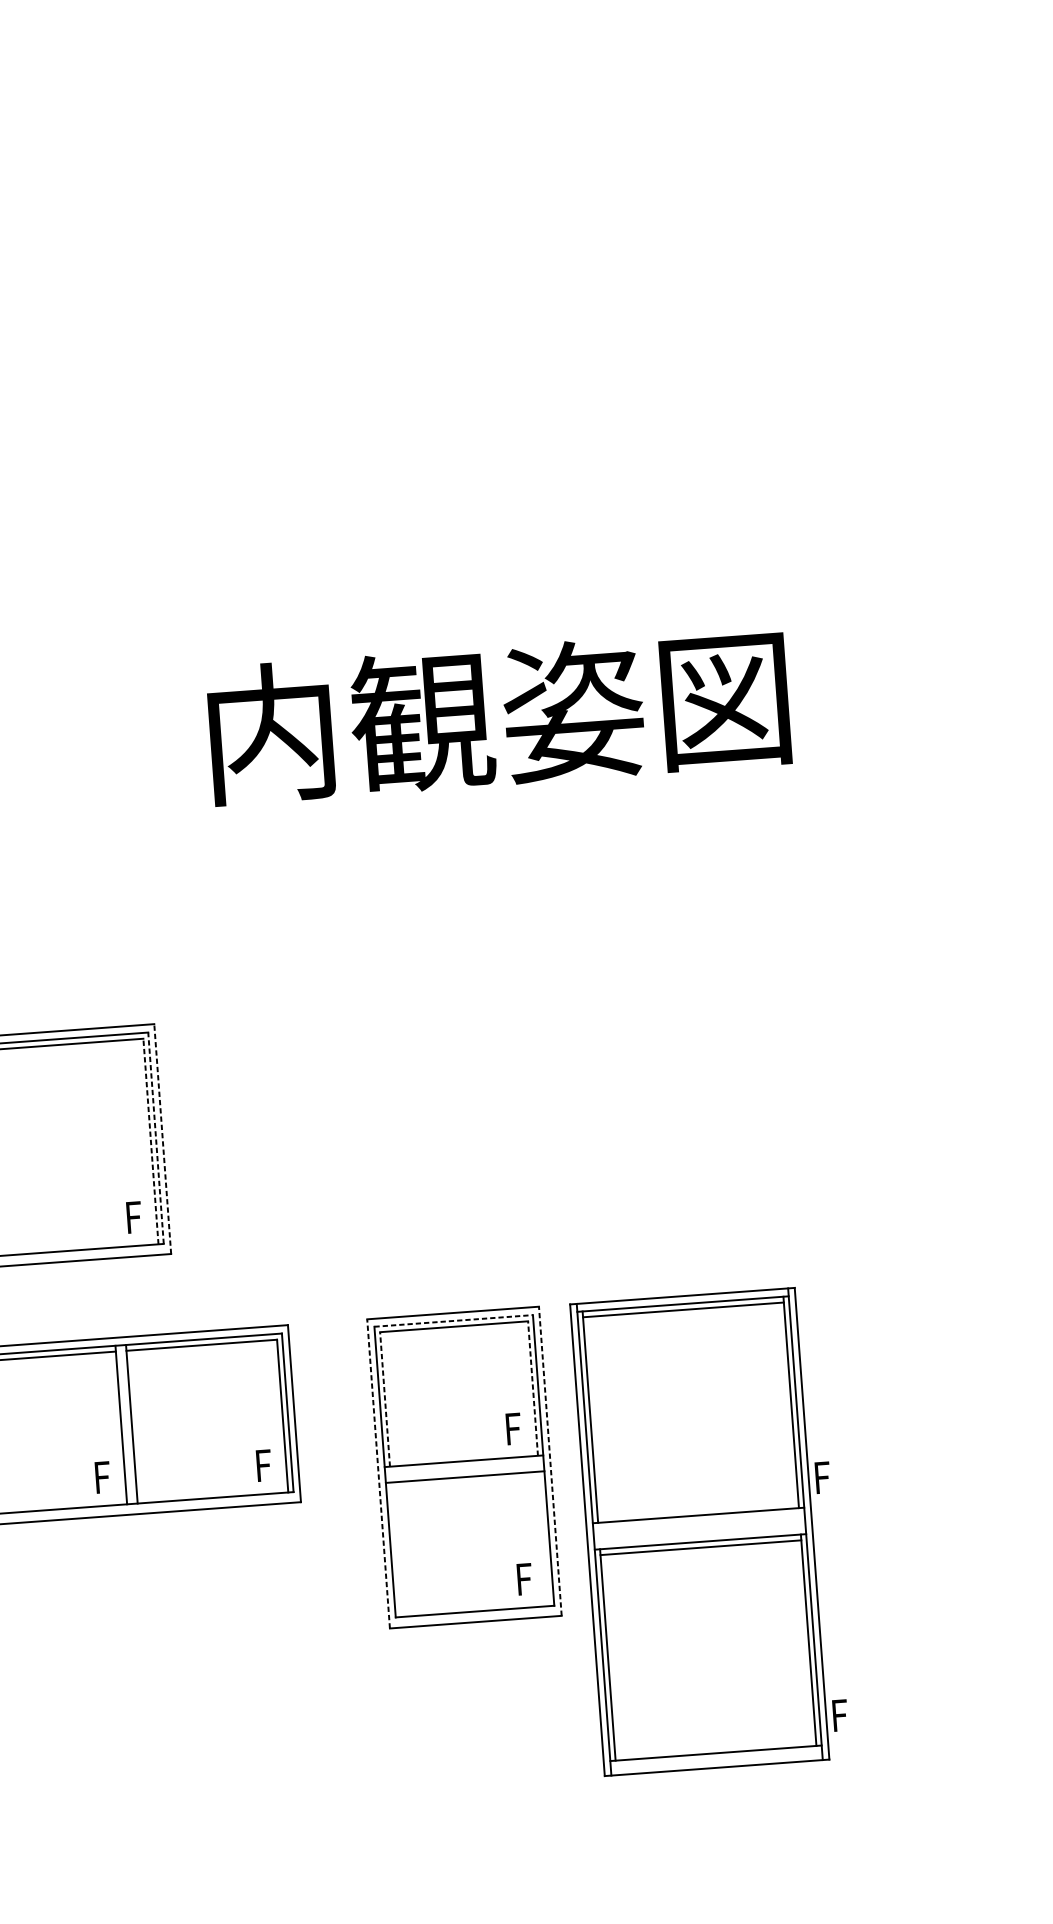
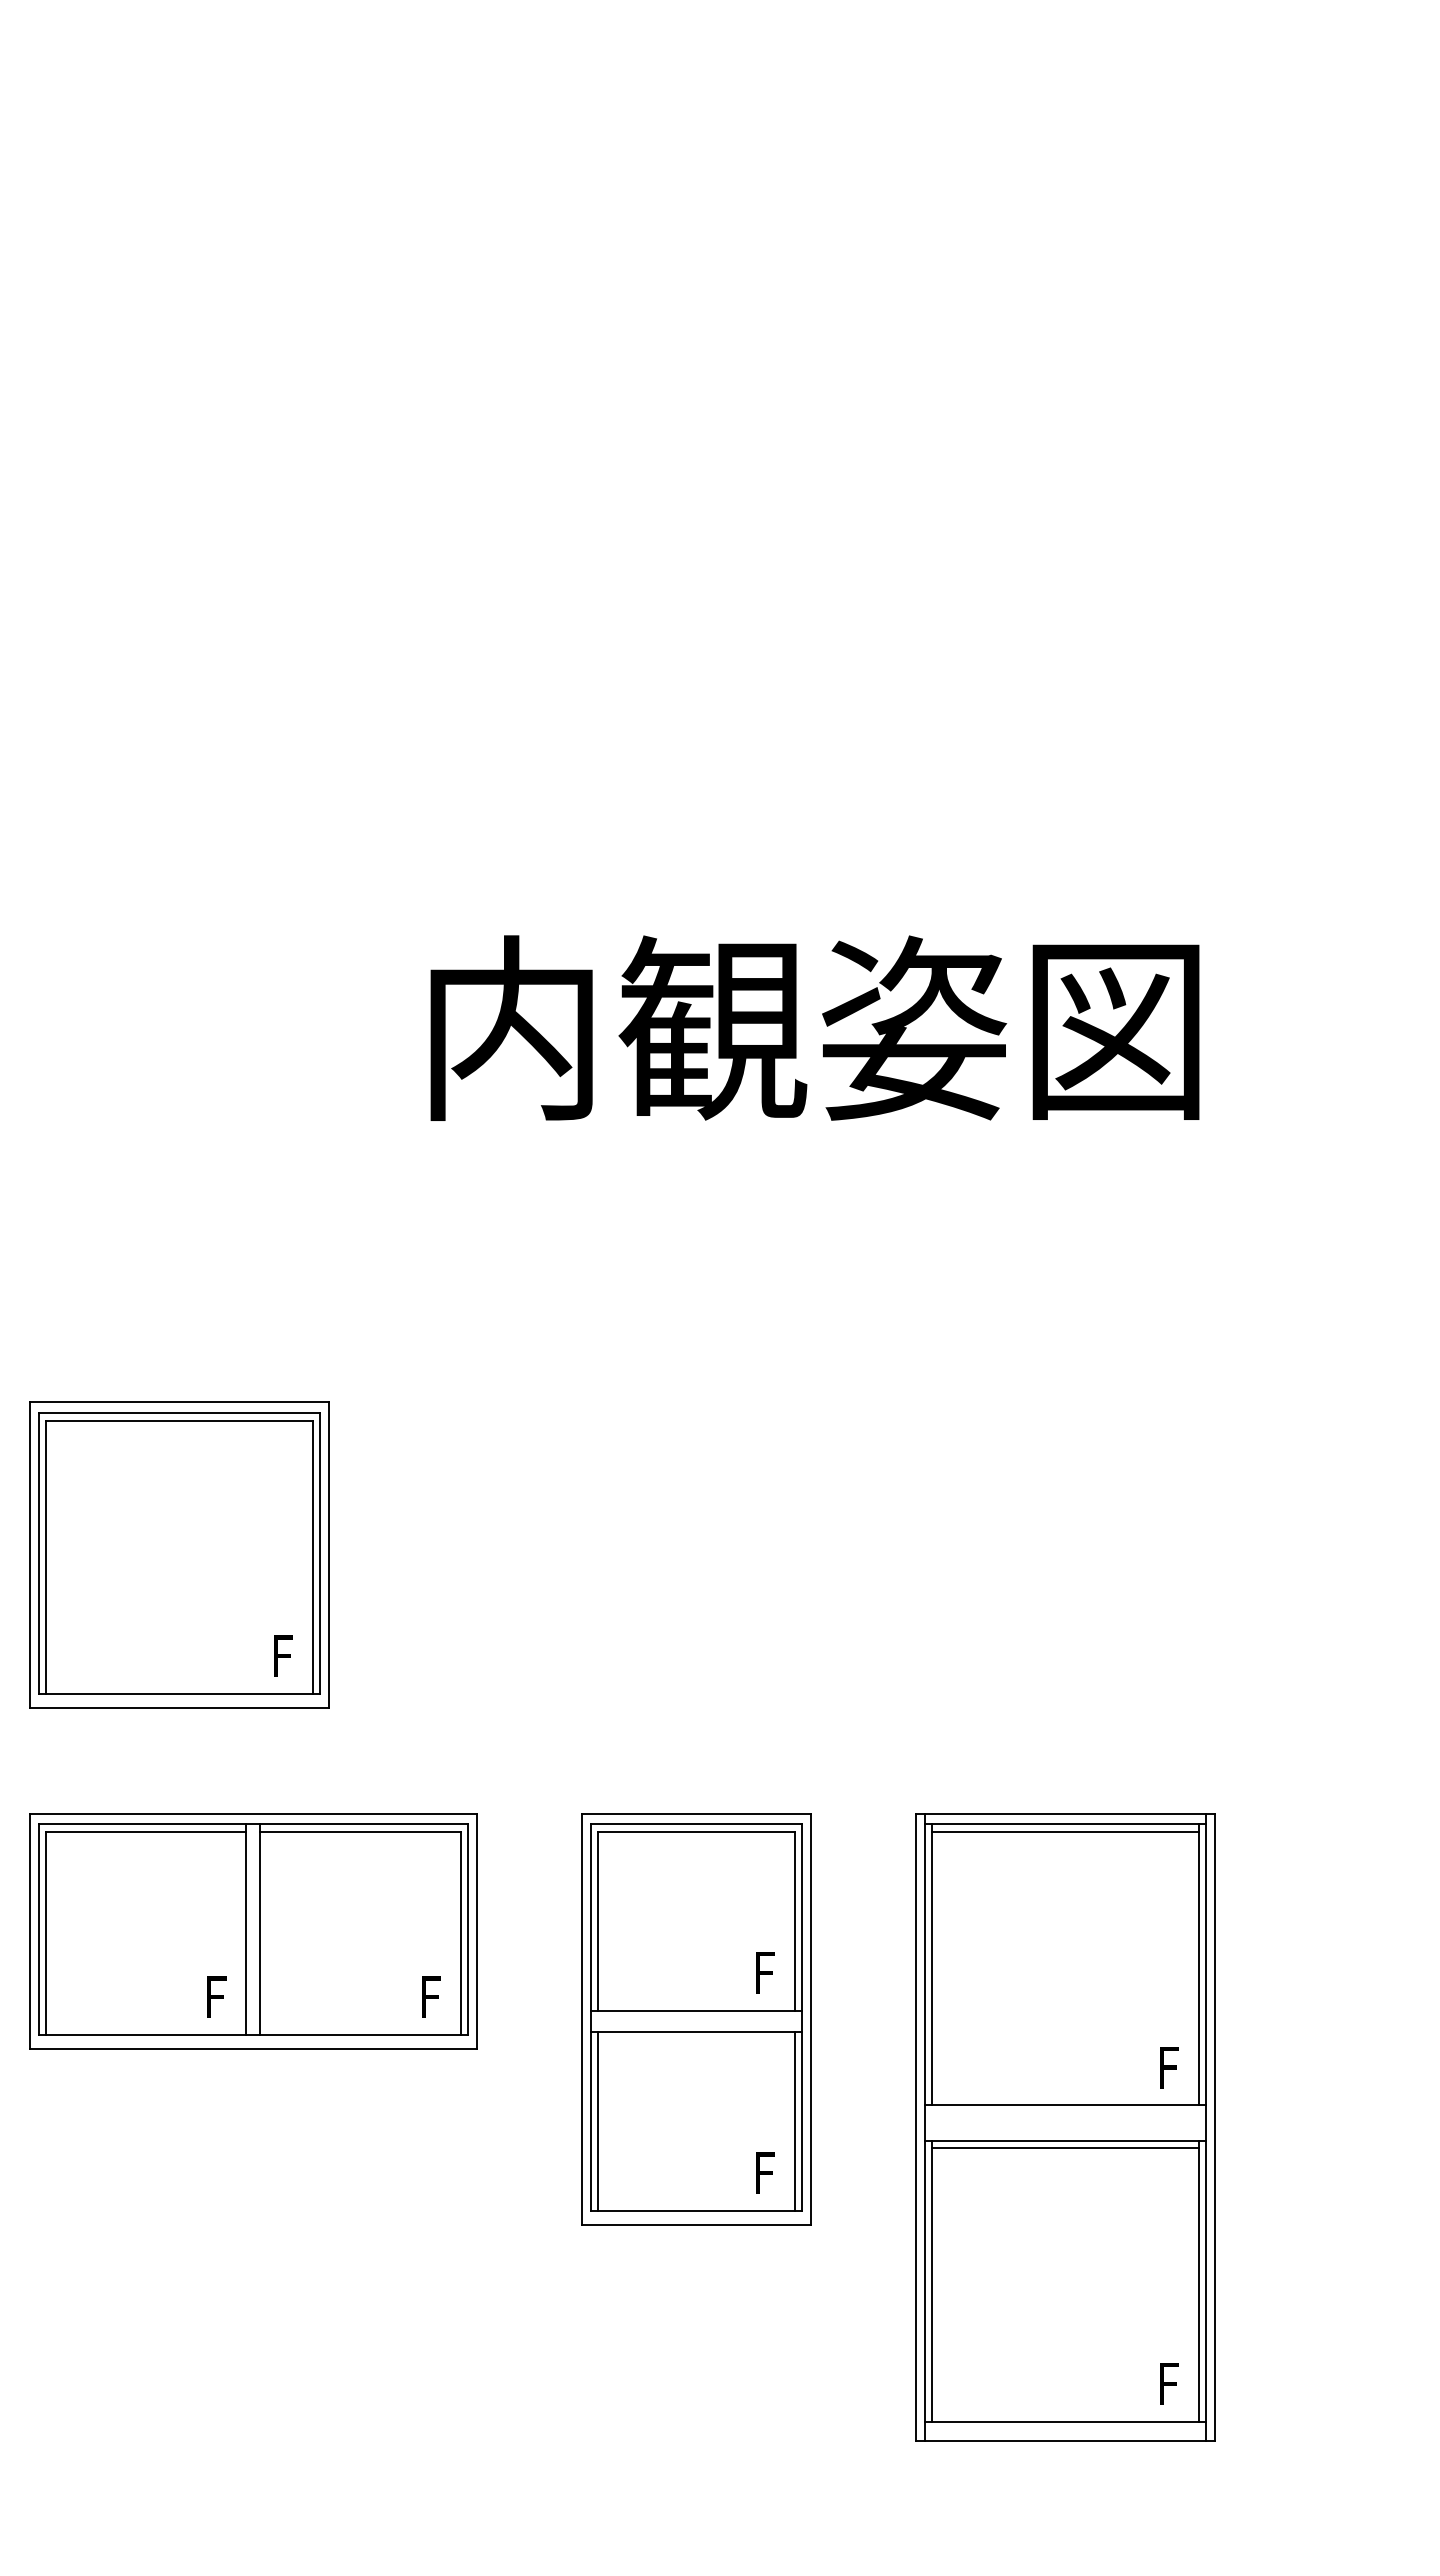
line: (156, 1138) -> (320, 1553), dashed -> solid
line: (162, 1139) -> (328, 1555), dashed -> solid
line: (151, 1141) -> (313, 1557), dashed -> solid
line: (453, 1321) -> (696, 1824), dashed -> solid
line: (532, 1387) -> (794, 1920), dashed -> solid
line: (384, 1398) -> (597, 1920), dashed -> solid
line: (550, 1461) -> (810, 2019), dashed -> solid
line: (378, 1473) -> (582, 2019), dashed -> solid
part: (699, 1532) -> (1065, 2127), moved
line: (543, 1538) -> (794, 2121), added
line: (395, 1549) -> (597, 2121), added

